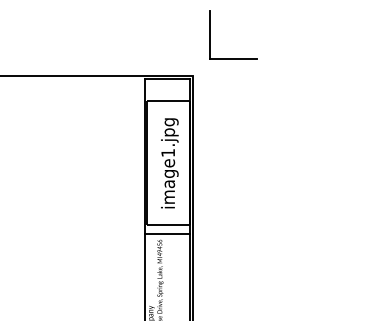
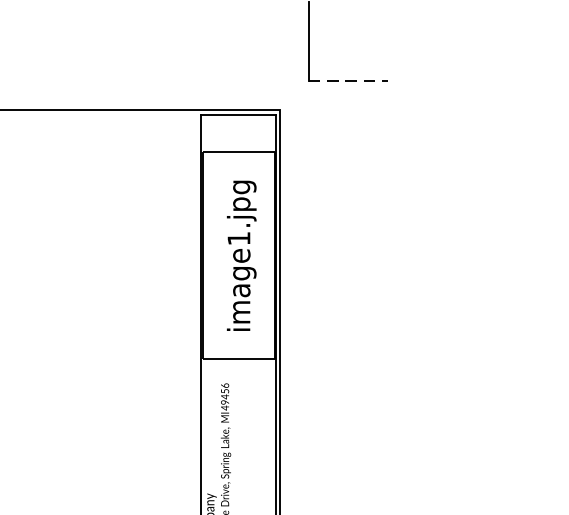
line: (233, 58) -> (347, 81), solid -> dashed
line: (167, 233) -> (237, 372), removed

